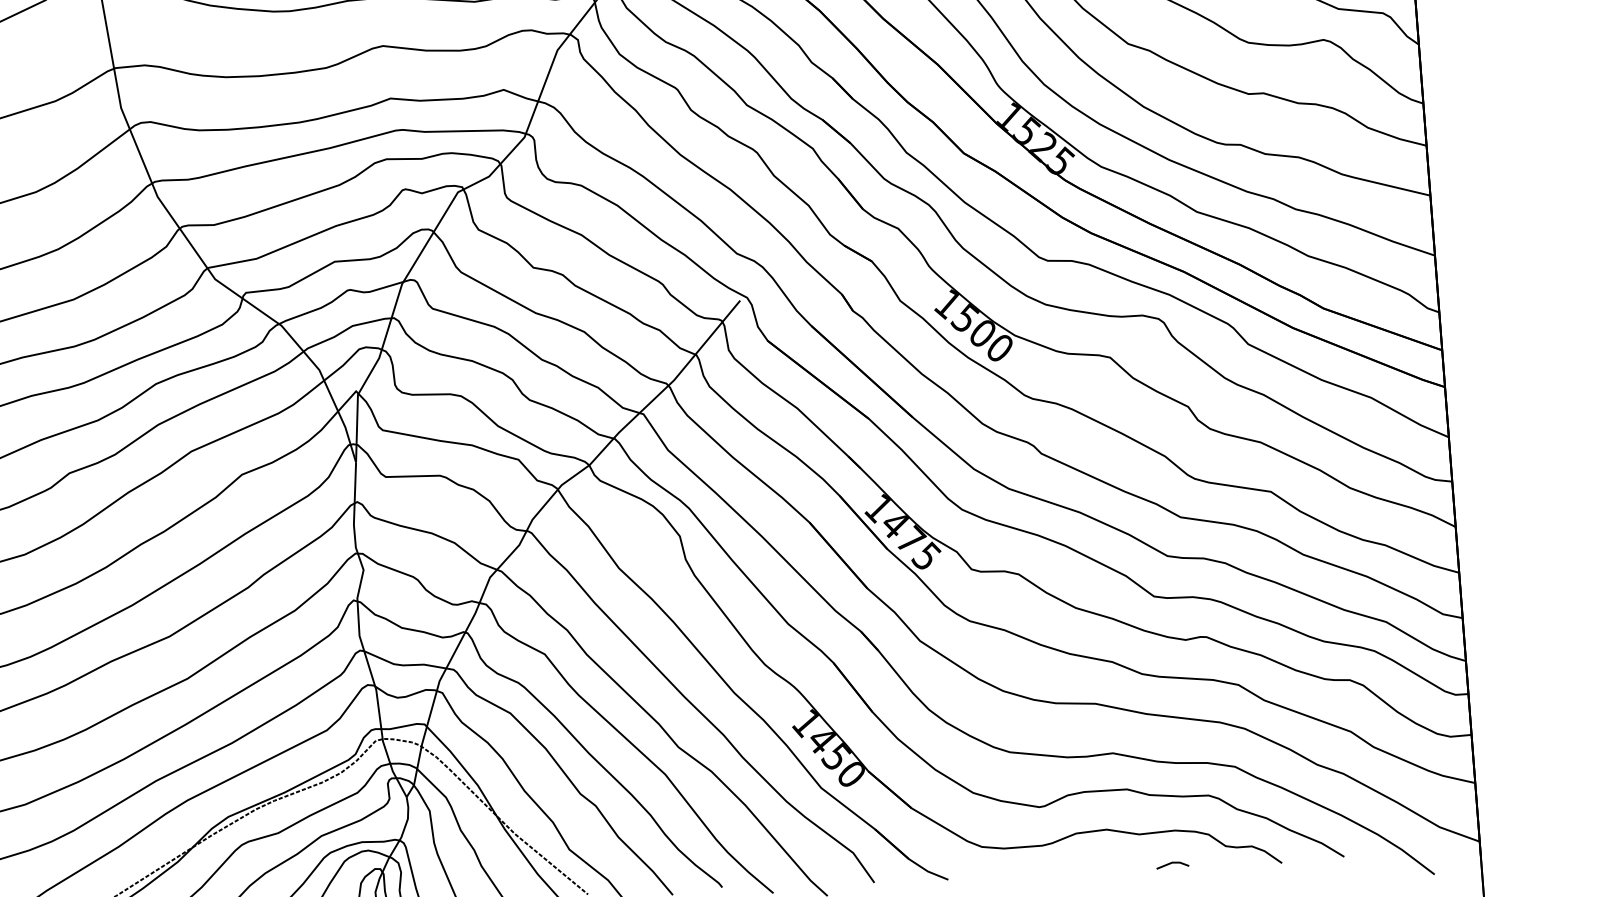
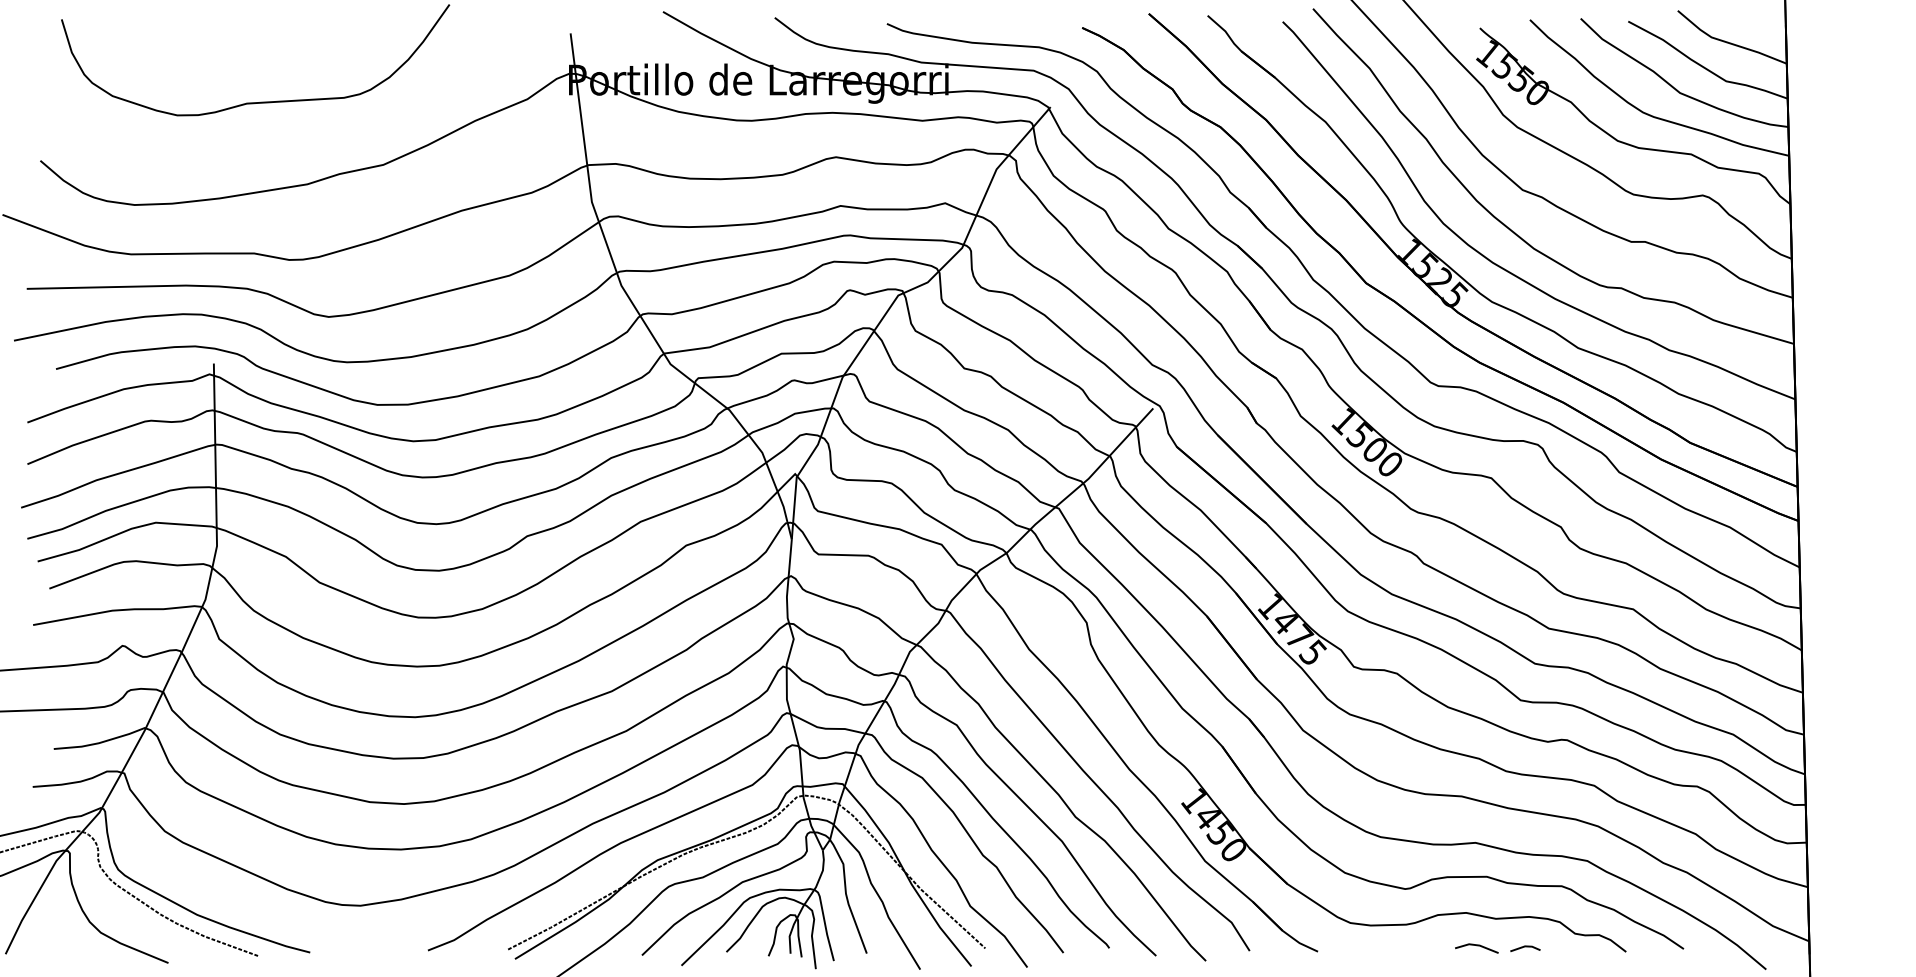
line: (1119, 865) -> (1476, 946), added

